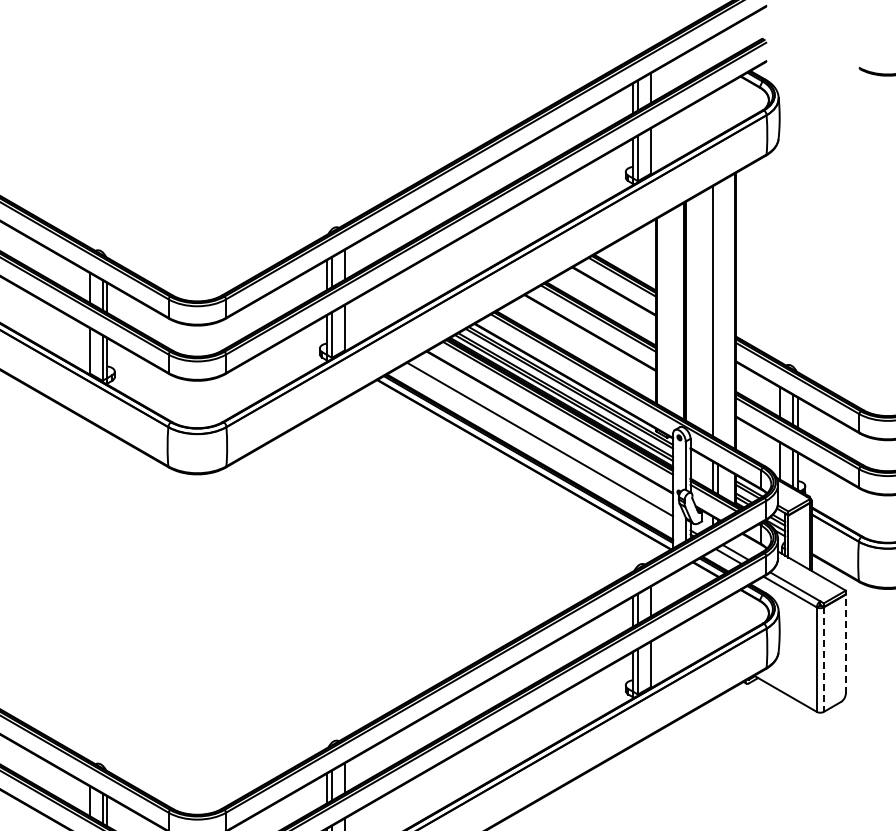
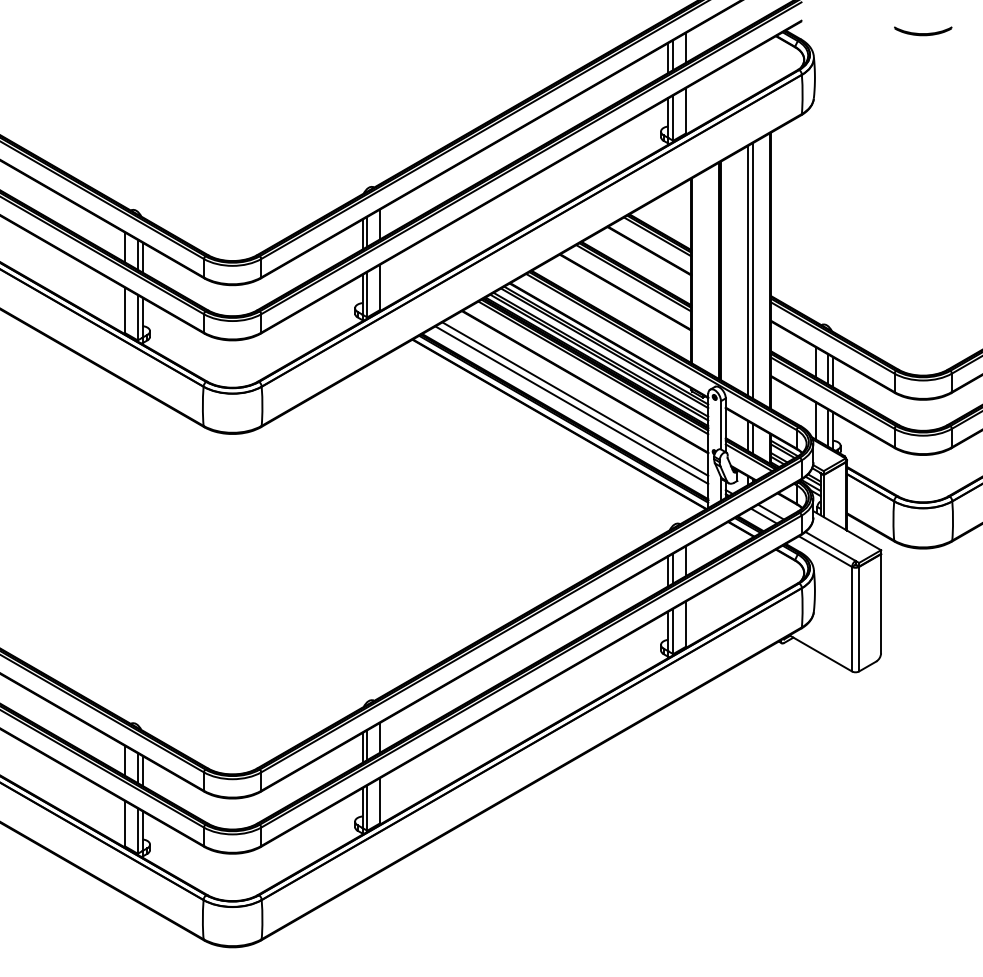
line: (717, 310) -> (752, 270), added
line: (536, 444) -> (571, 404), added
line: (846, 643) -> (881, 603), dashed -> solid
line: (824, 659) -> (859, 619), dashed -> solid

